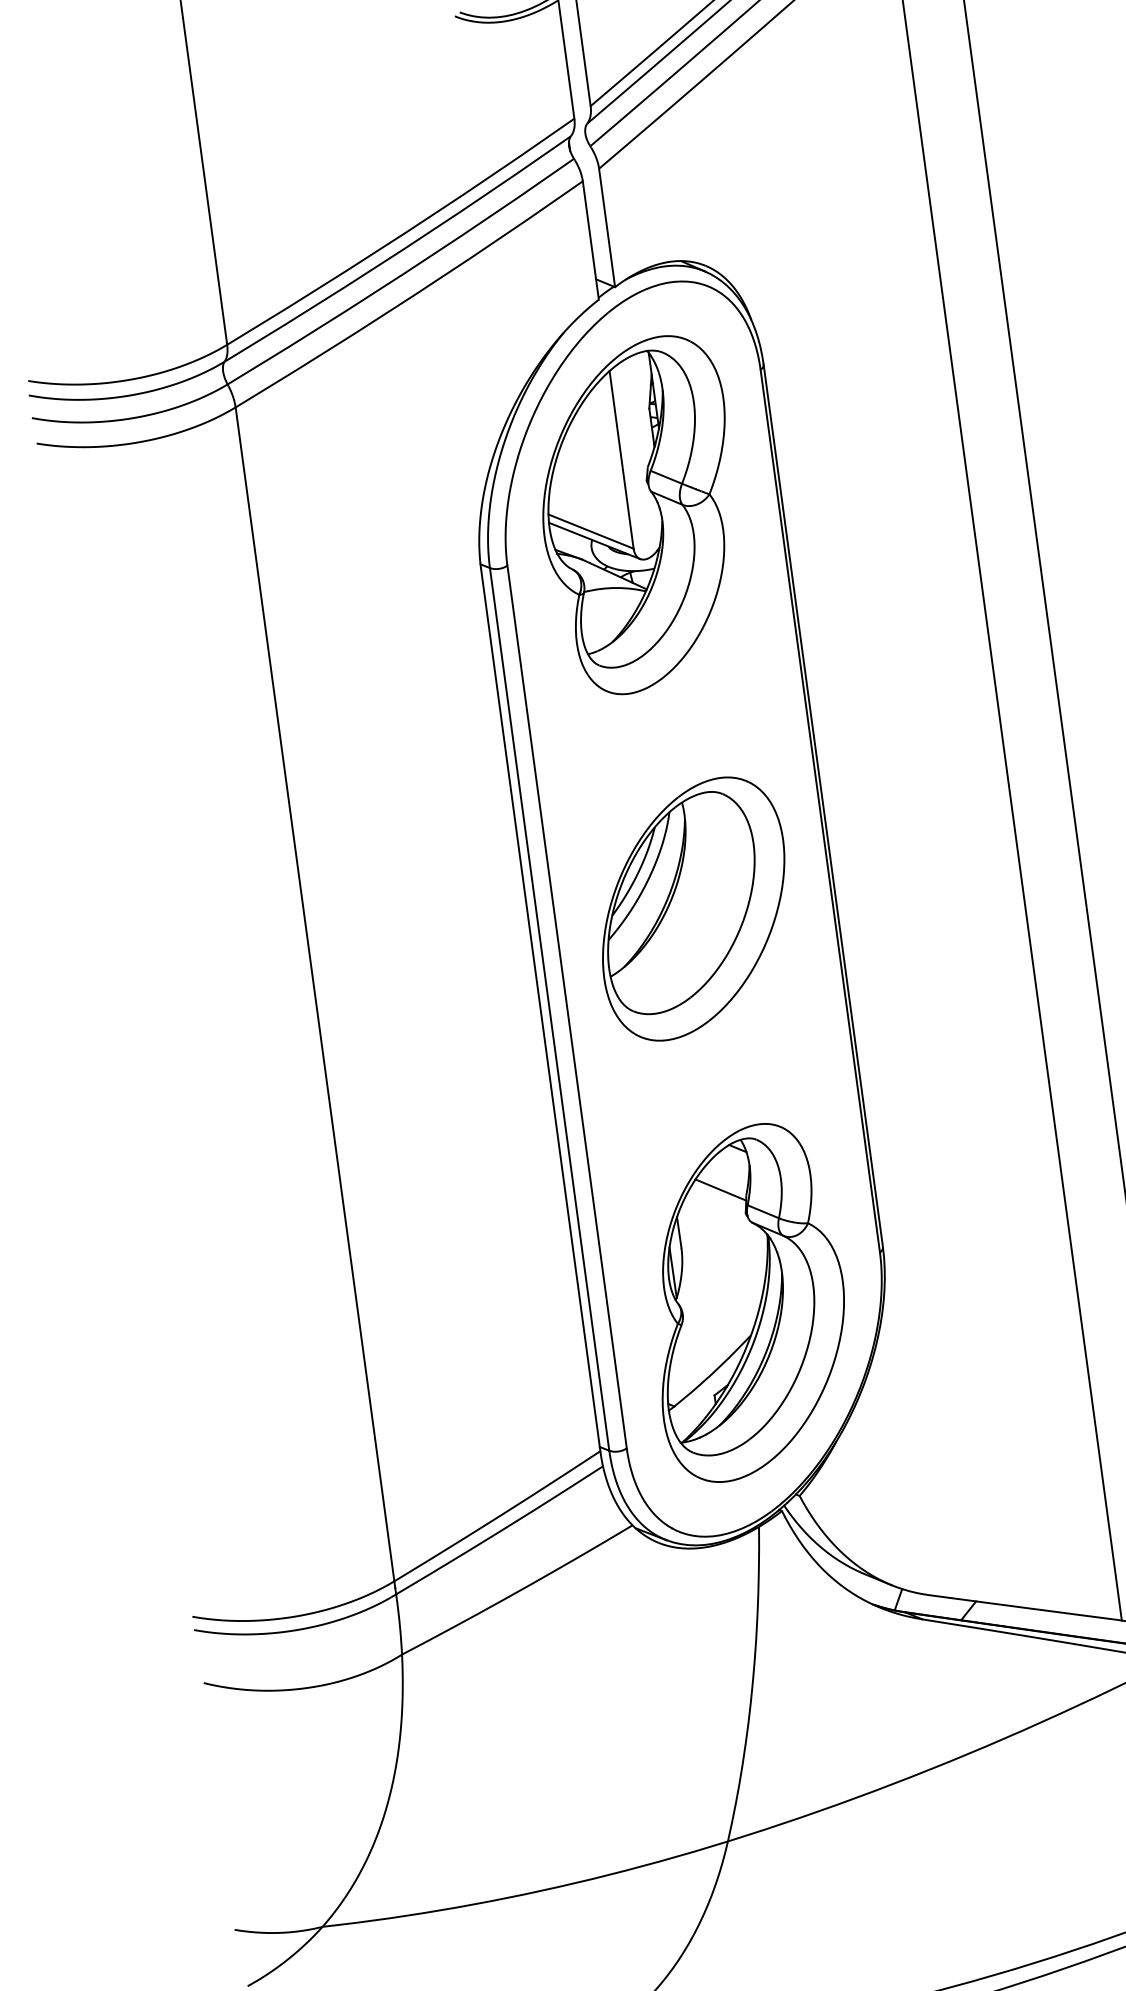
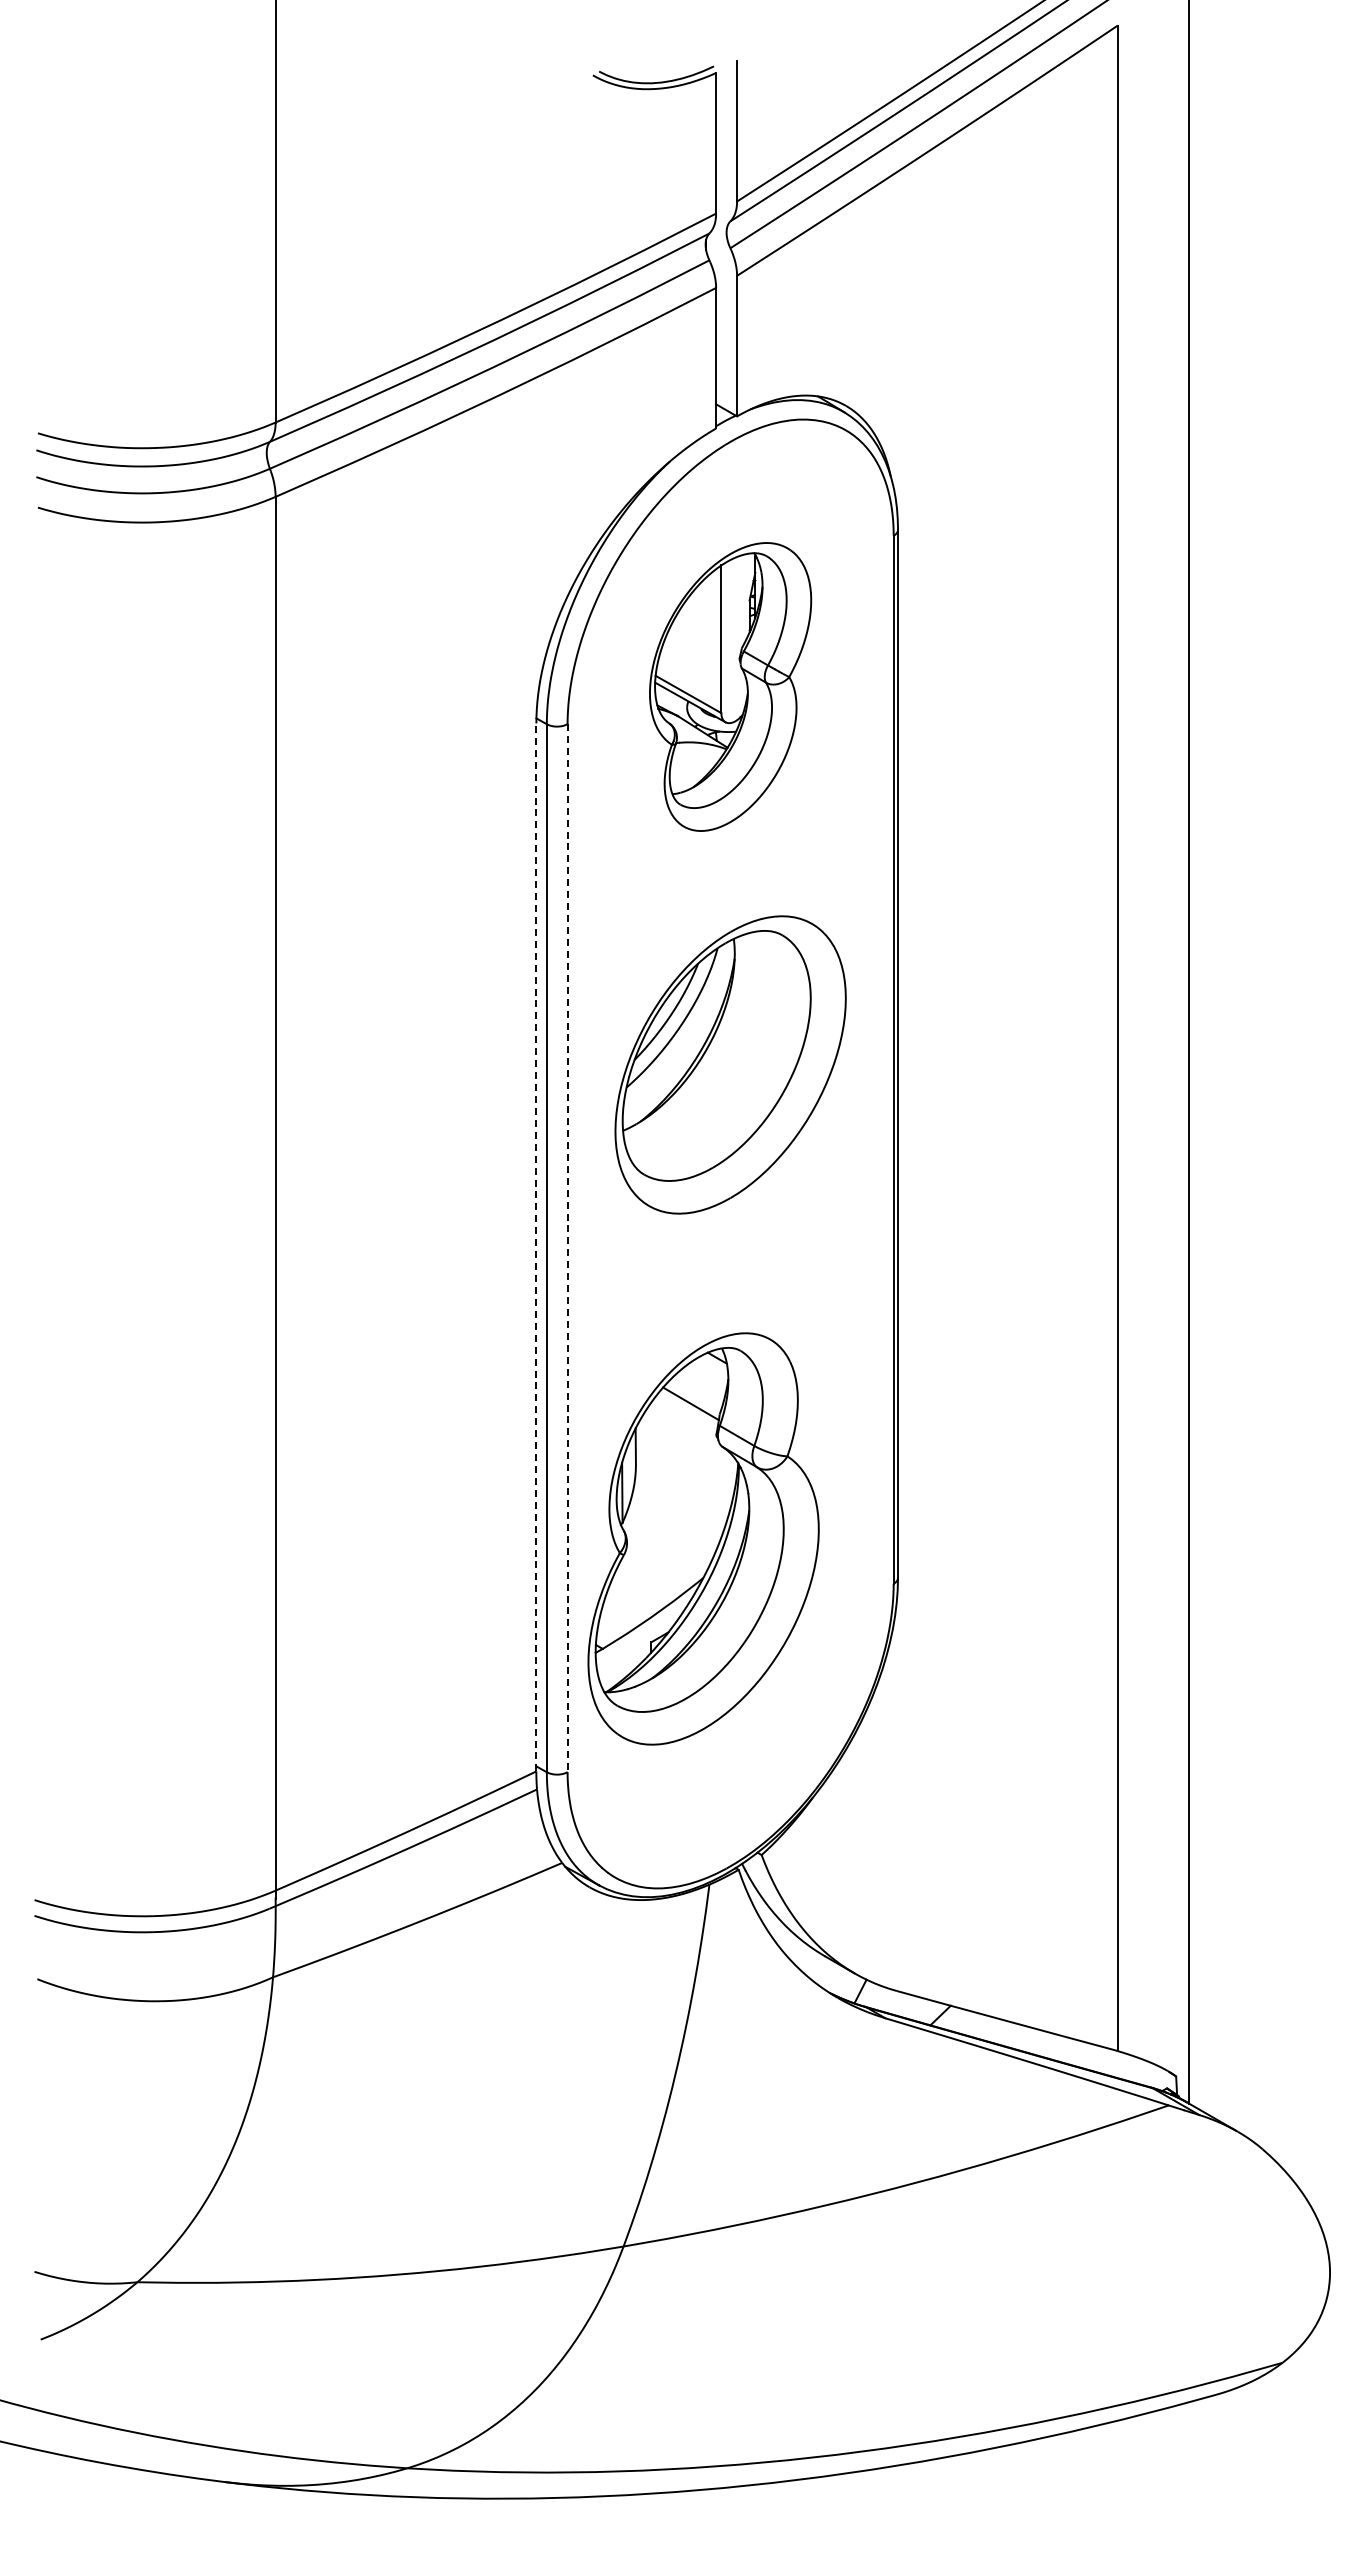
part: (640, 515) -> (730, 686), size x0.7
part: (693, 908) -> (730, 1064), moved
line: (567, 1007) -> (567, 1248), solid -> dashed
line: (540, 1009) -> (536, 1247), solid -> dashed
part: (746, 1302) -> (703, 1538), moved

